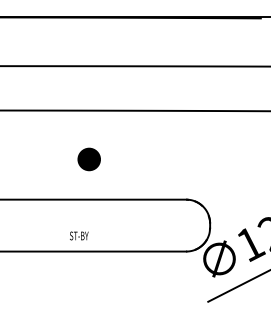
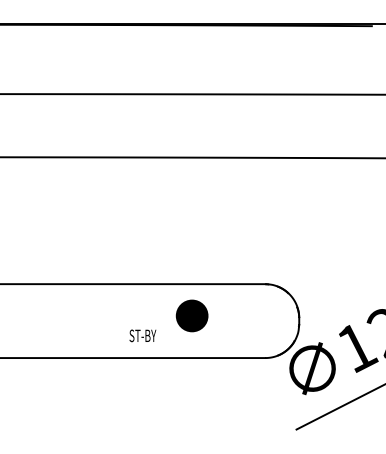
part: (88, 159) -> (191, 315), moved
text: (78, 235) -> (142, 335), moved

